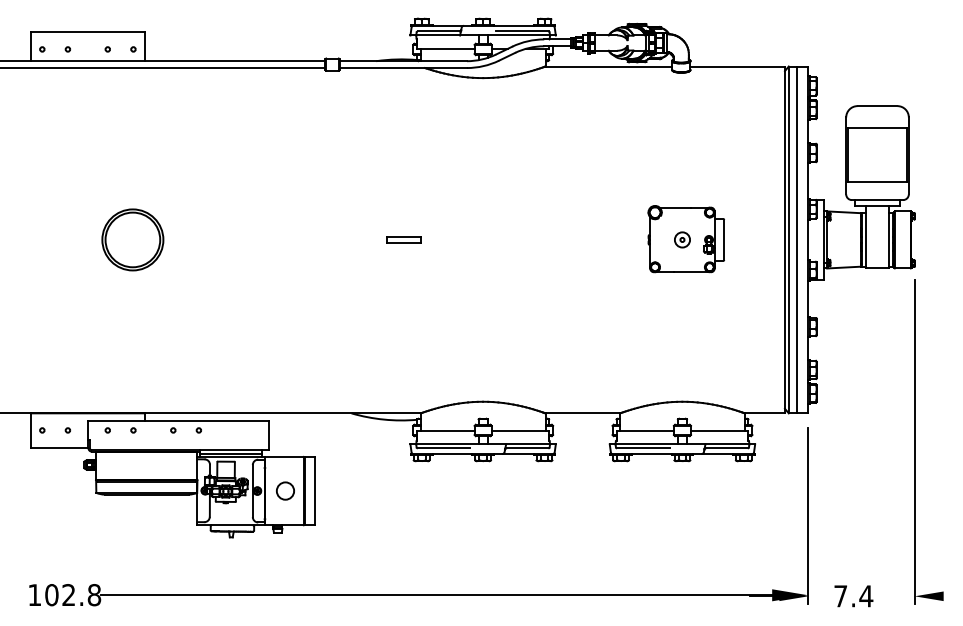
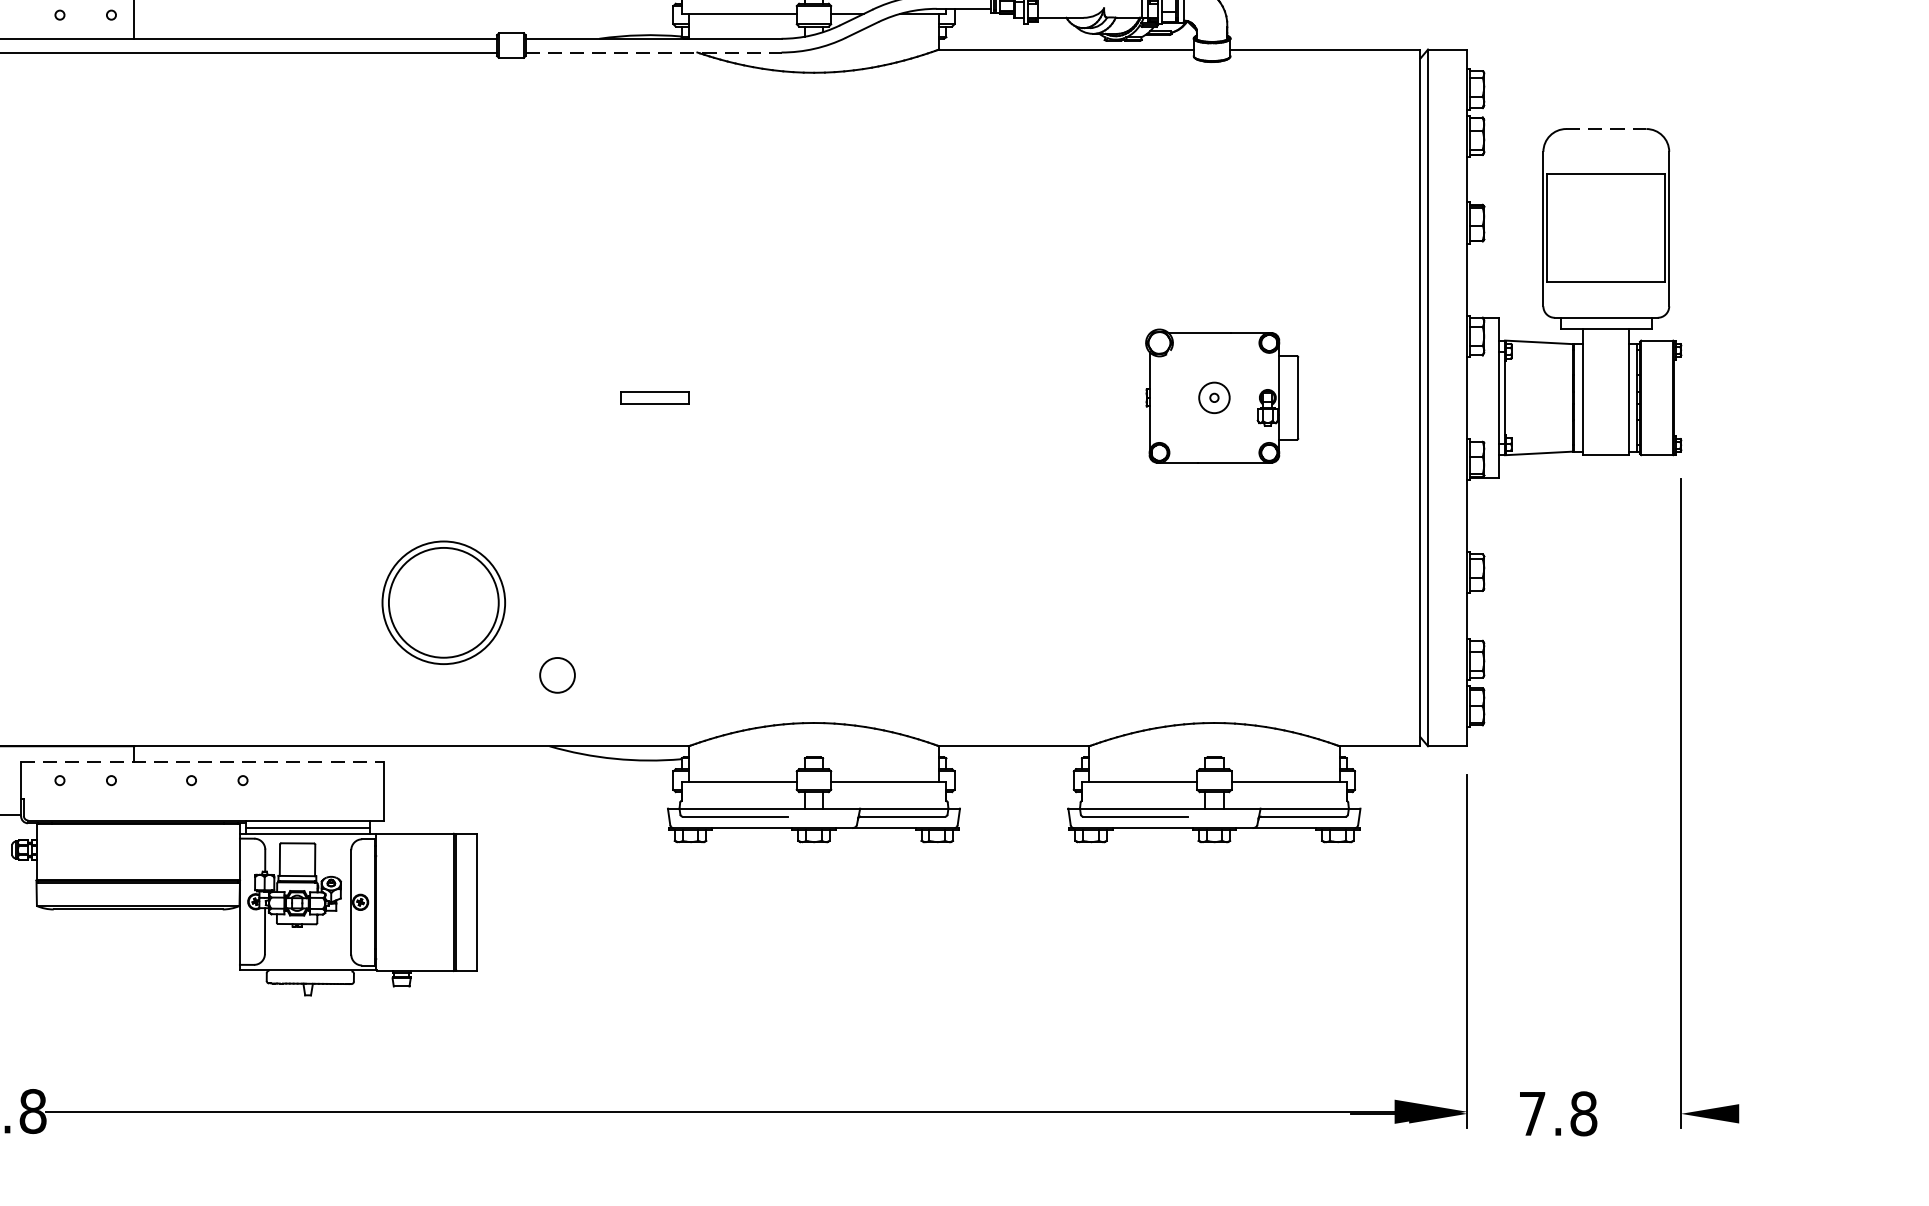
line: (403, 68) -> (653, 53), solid -> dashed
line: (877, 106) -> (1606, 129), solid -> dashed
part: (132, 239) -> (443, 601), moved
line: (796, 239) -> (1443, 396), removed
line: (179, 421) -> (203, 762), solid -> dashed
circle: (285, 490) -> (557, 674), moved
text: (866, 596) -> (1584, 1114), 7.4 -> 7.8

